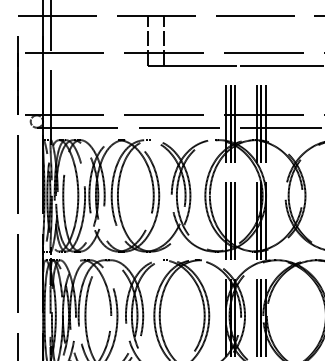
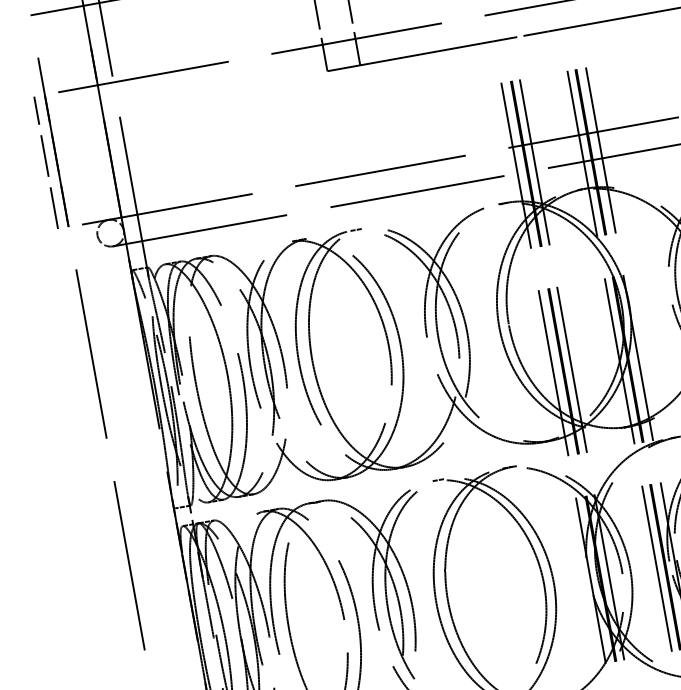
line: (13, 84) -> (46, 162), added

